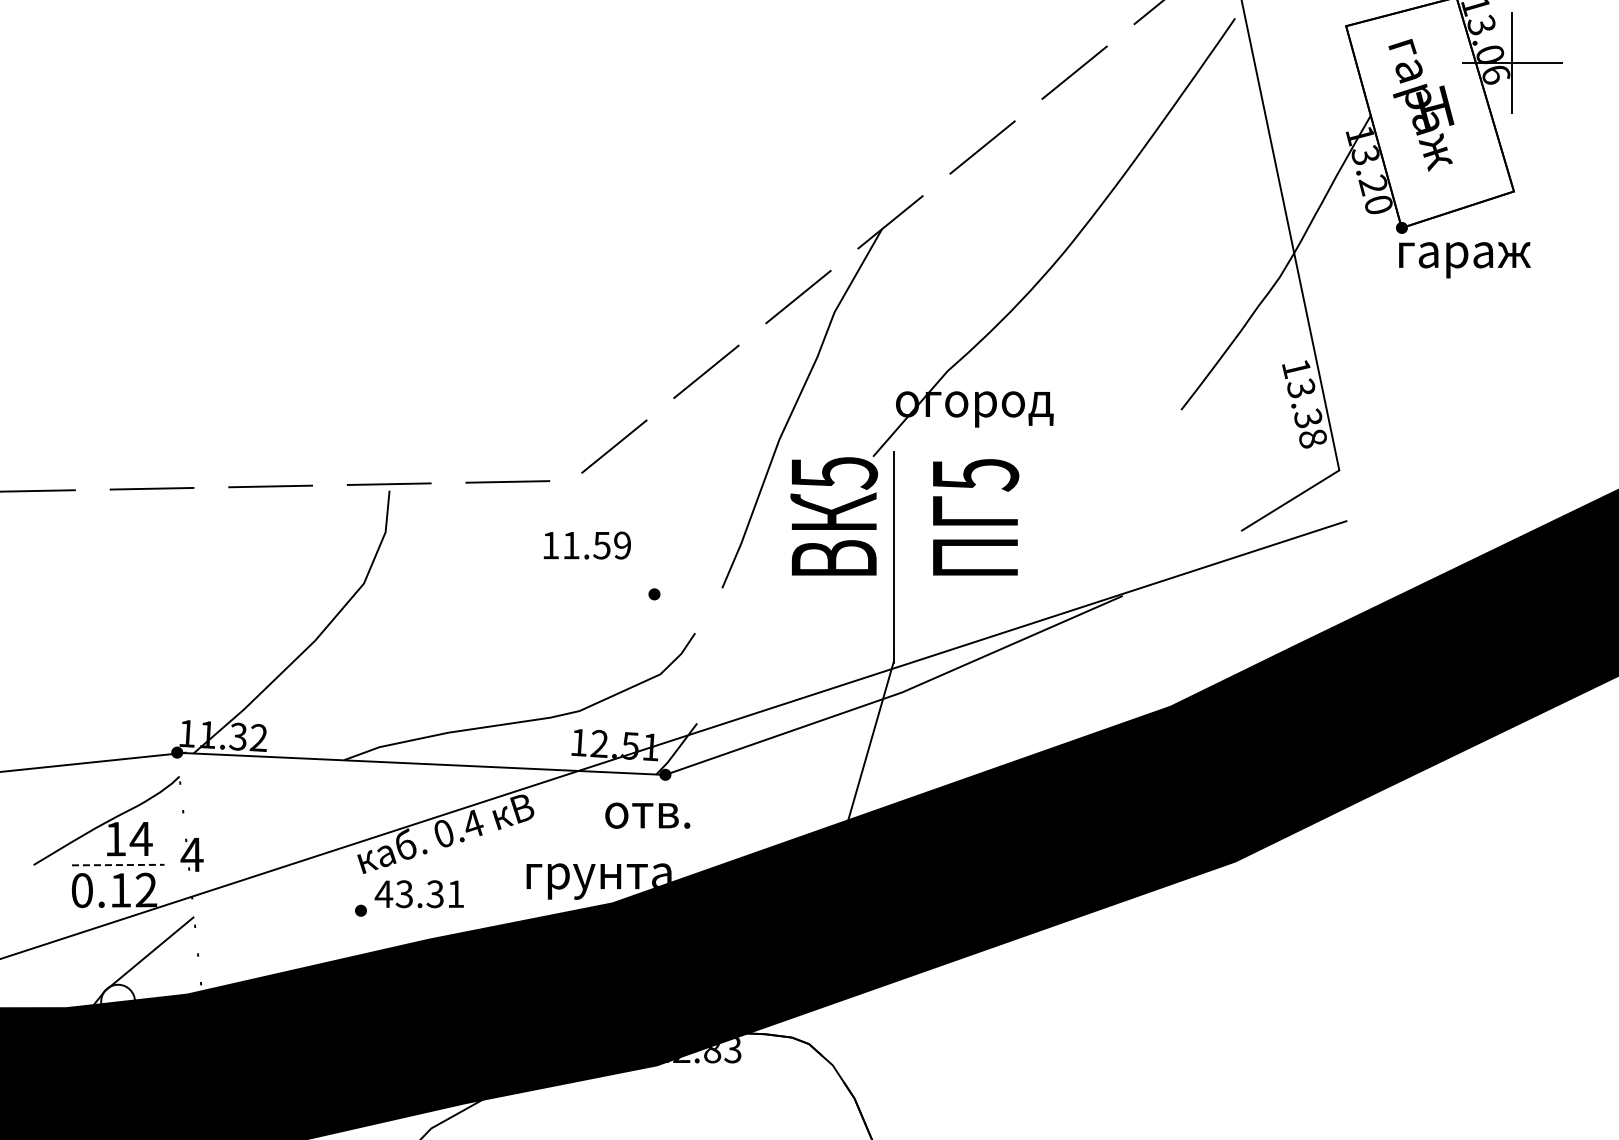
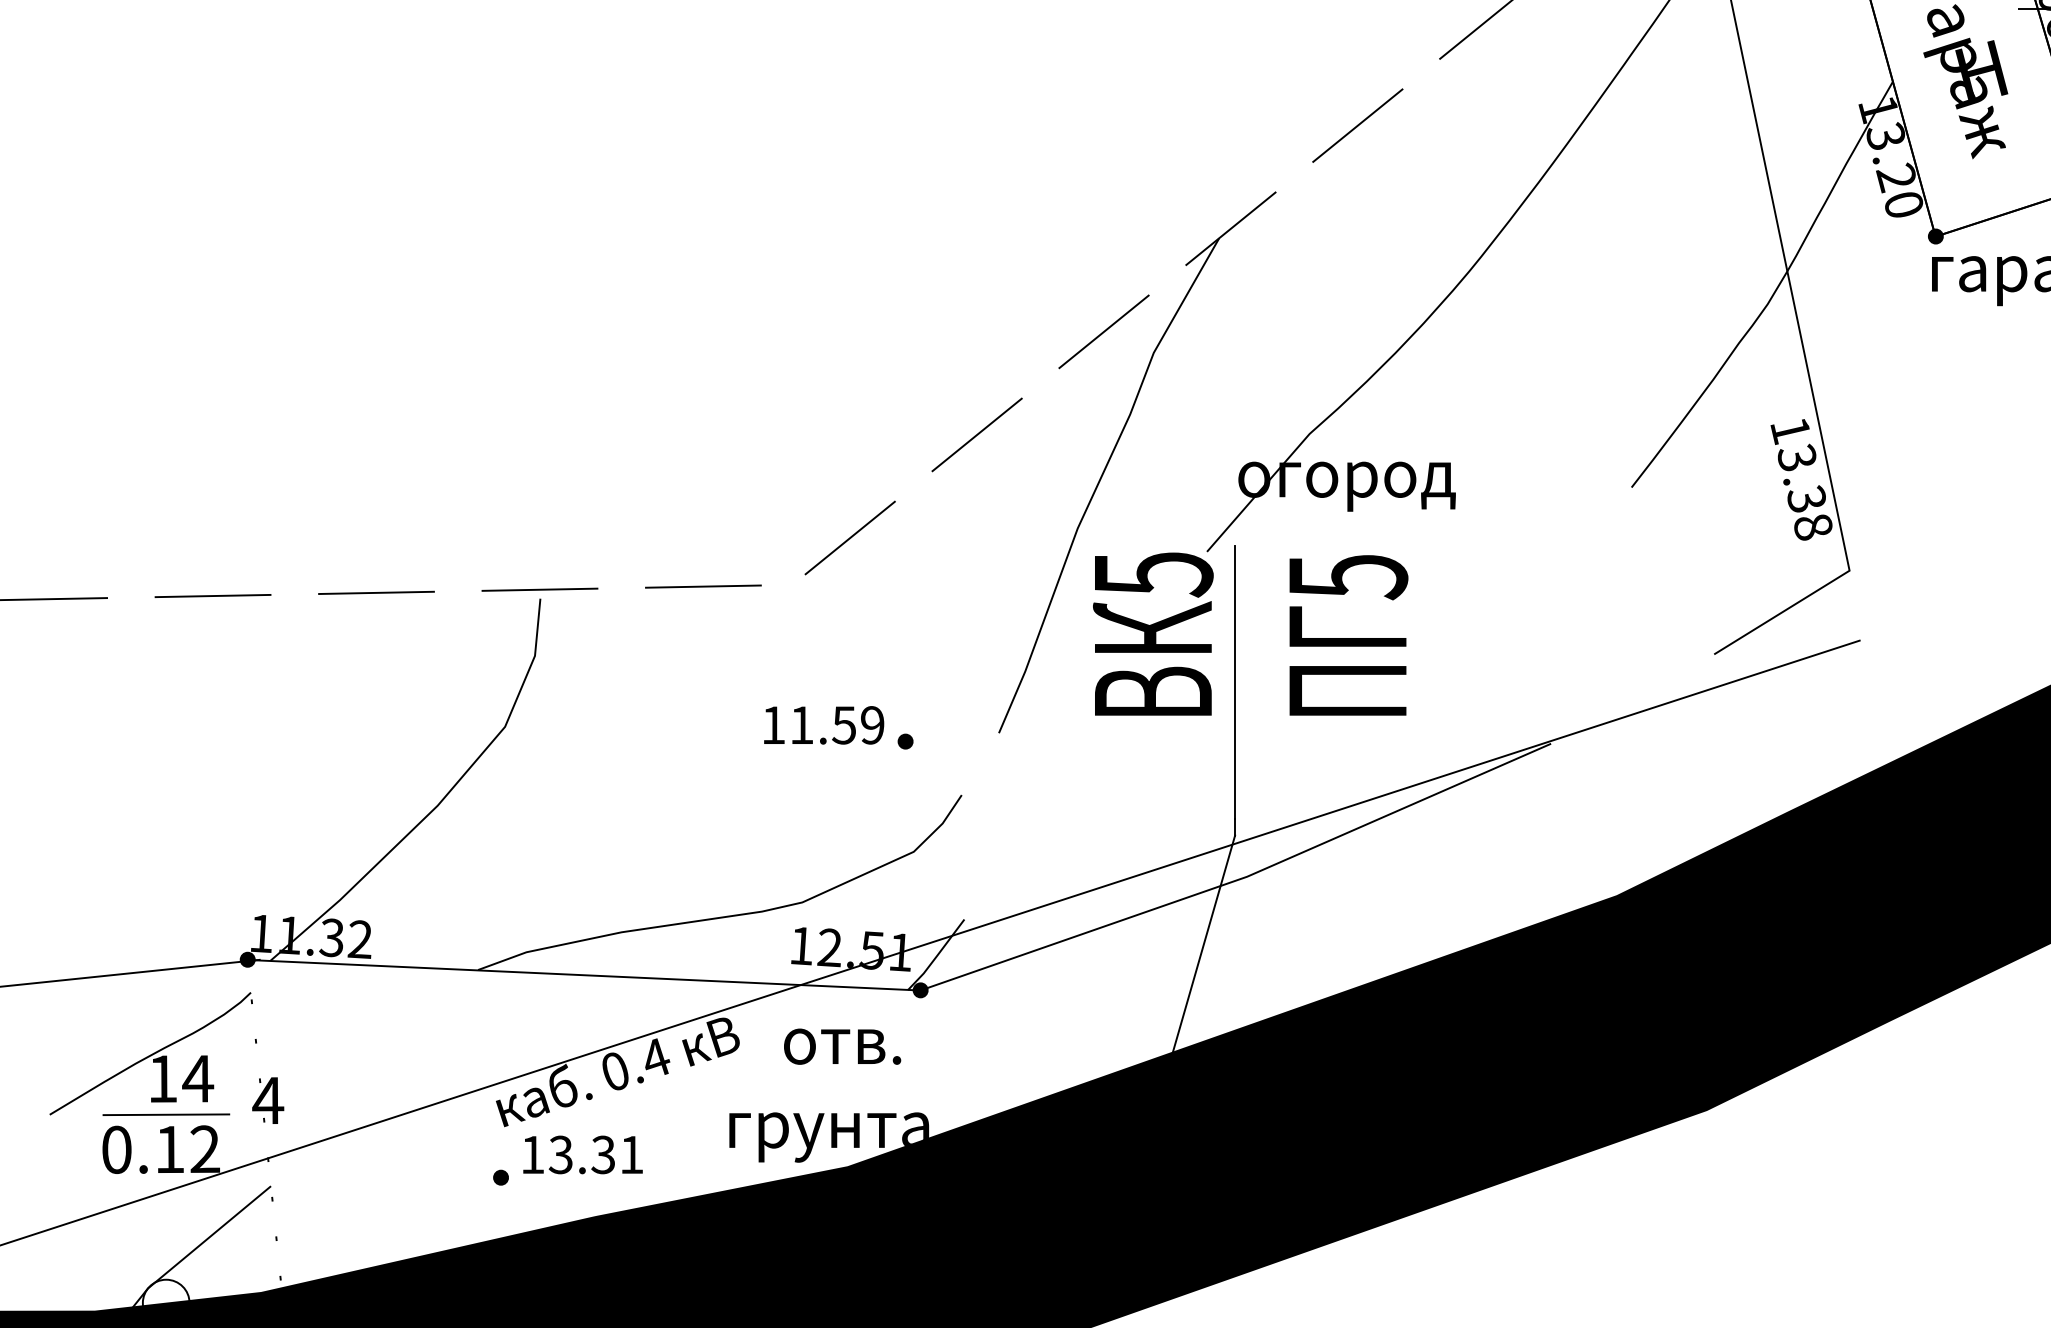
text: (586, 545) -> (822, 725), moved
text: (647, 815) -> (842, 1046), moved
line: (118, 865) -> (166, 1115), dashed -> solid
text: (383, 893) -> (532, 1153), 43.31 -> 13.31

